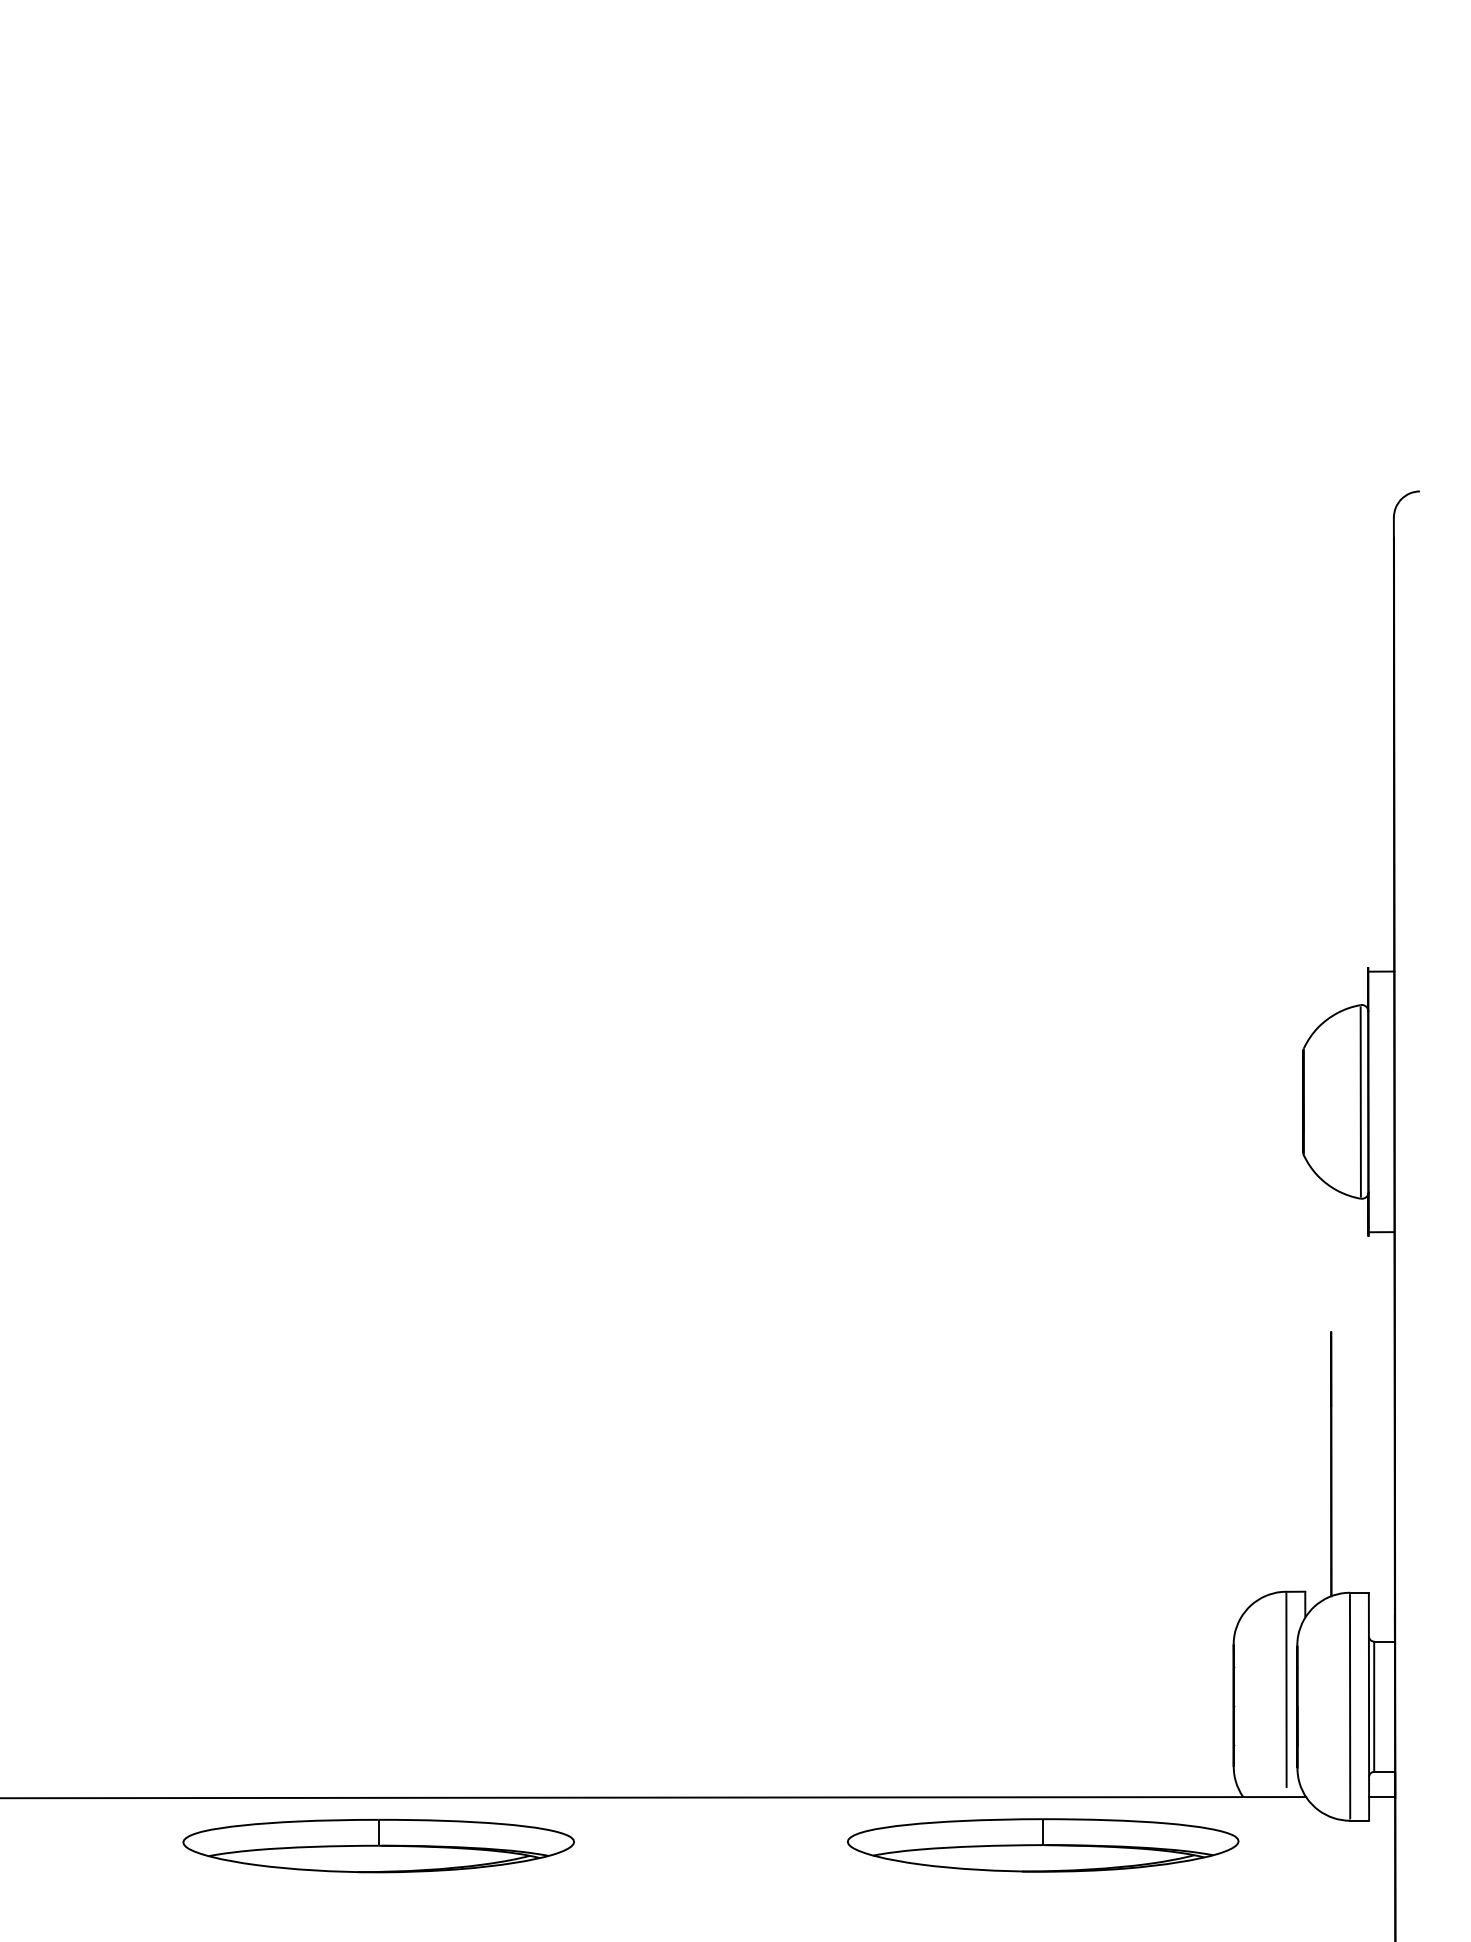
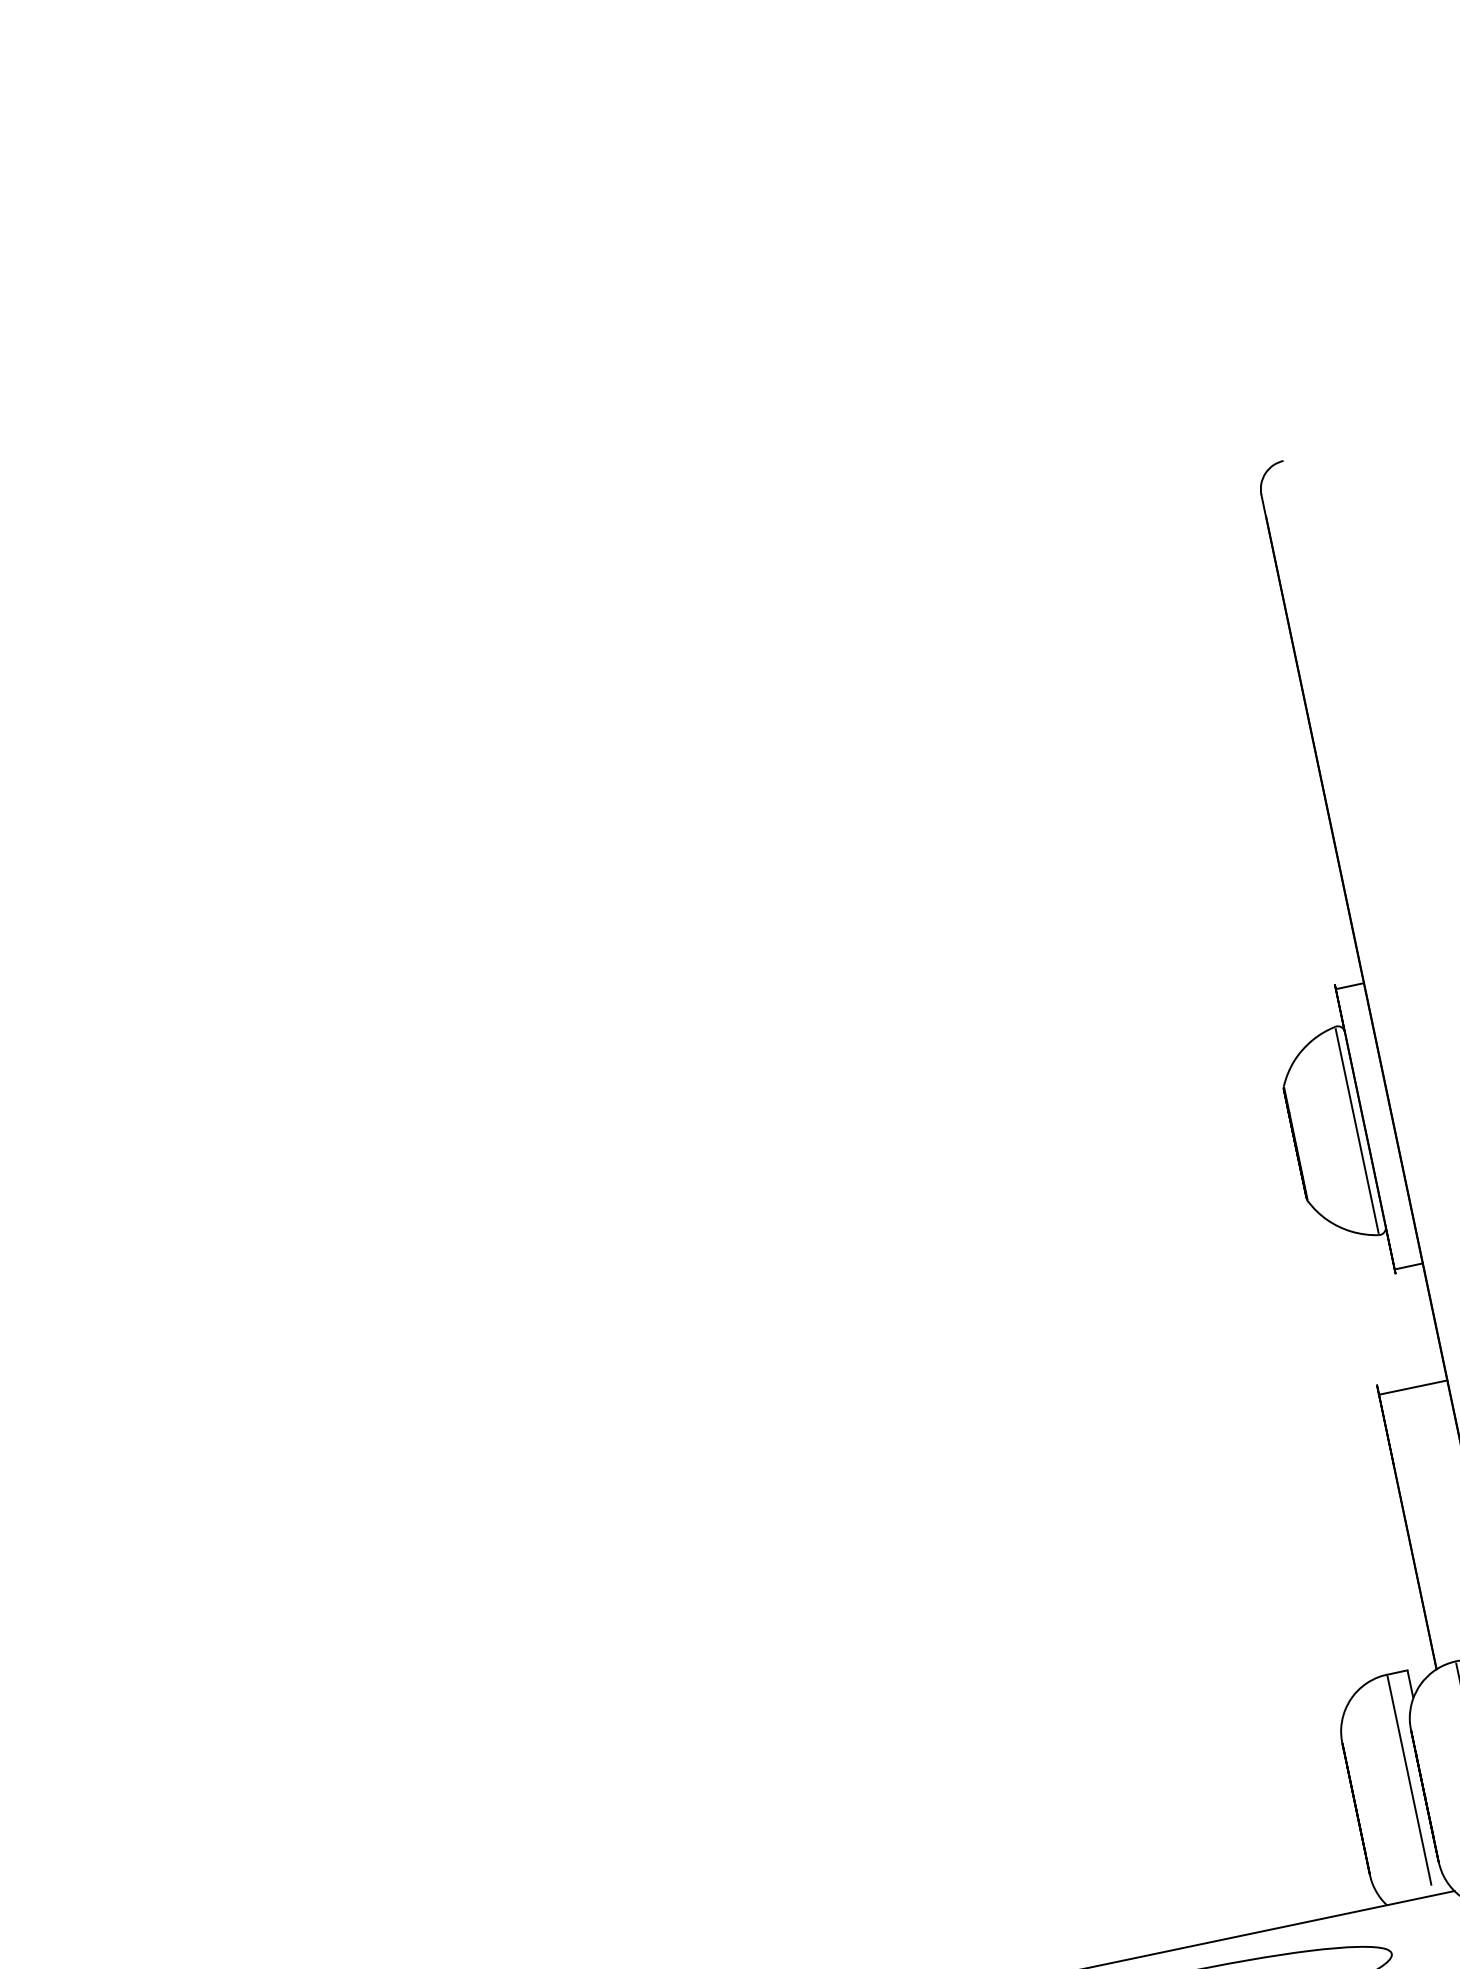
line: (1362, 1340) -> (1412, 1387), added

